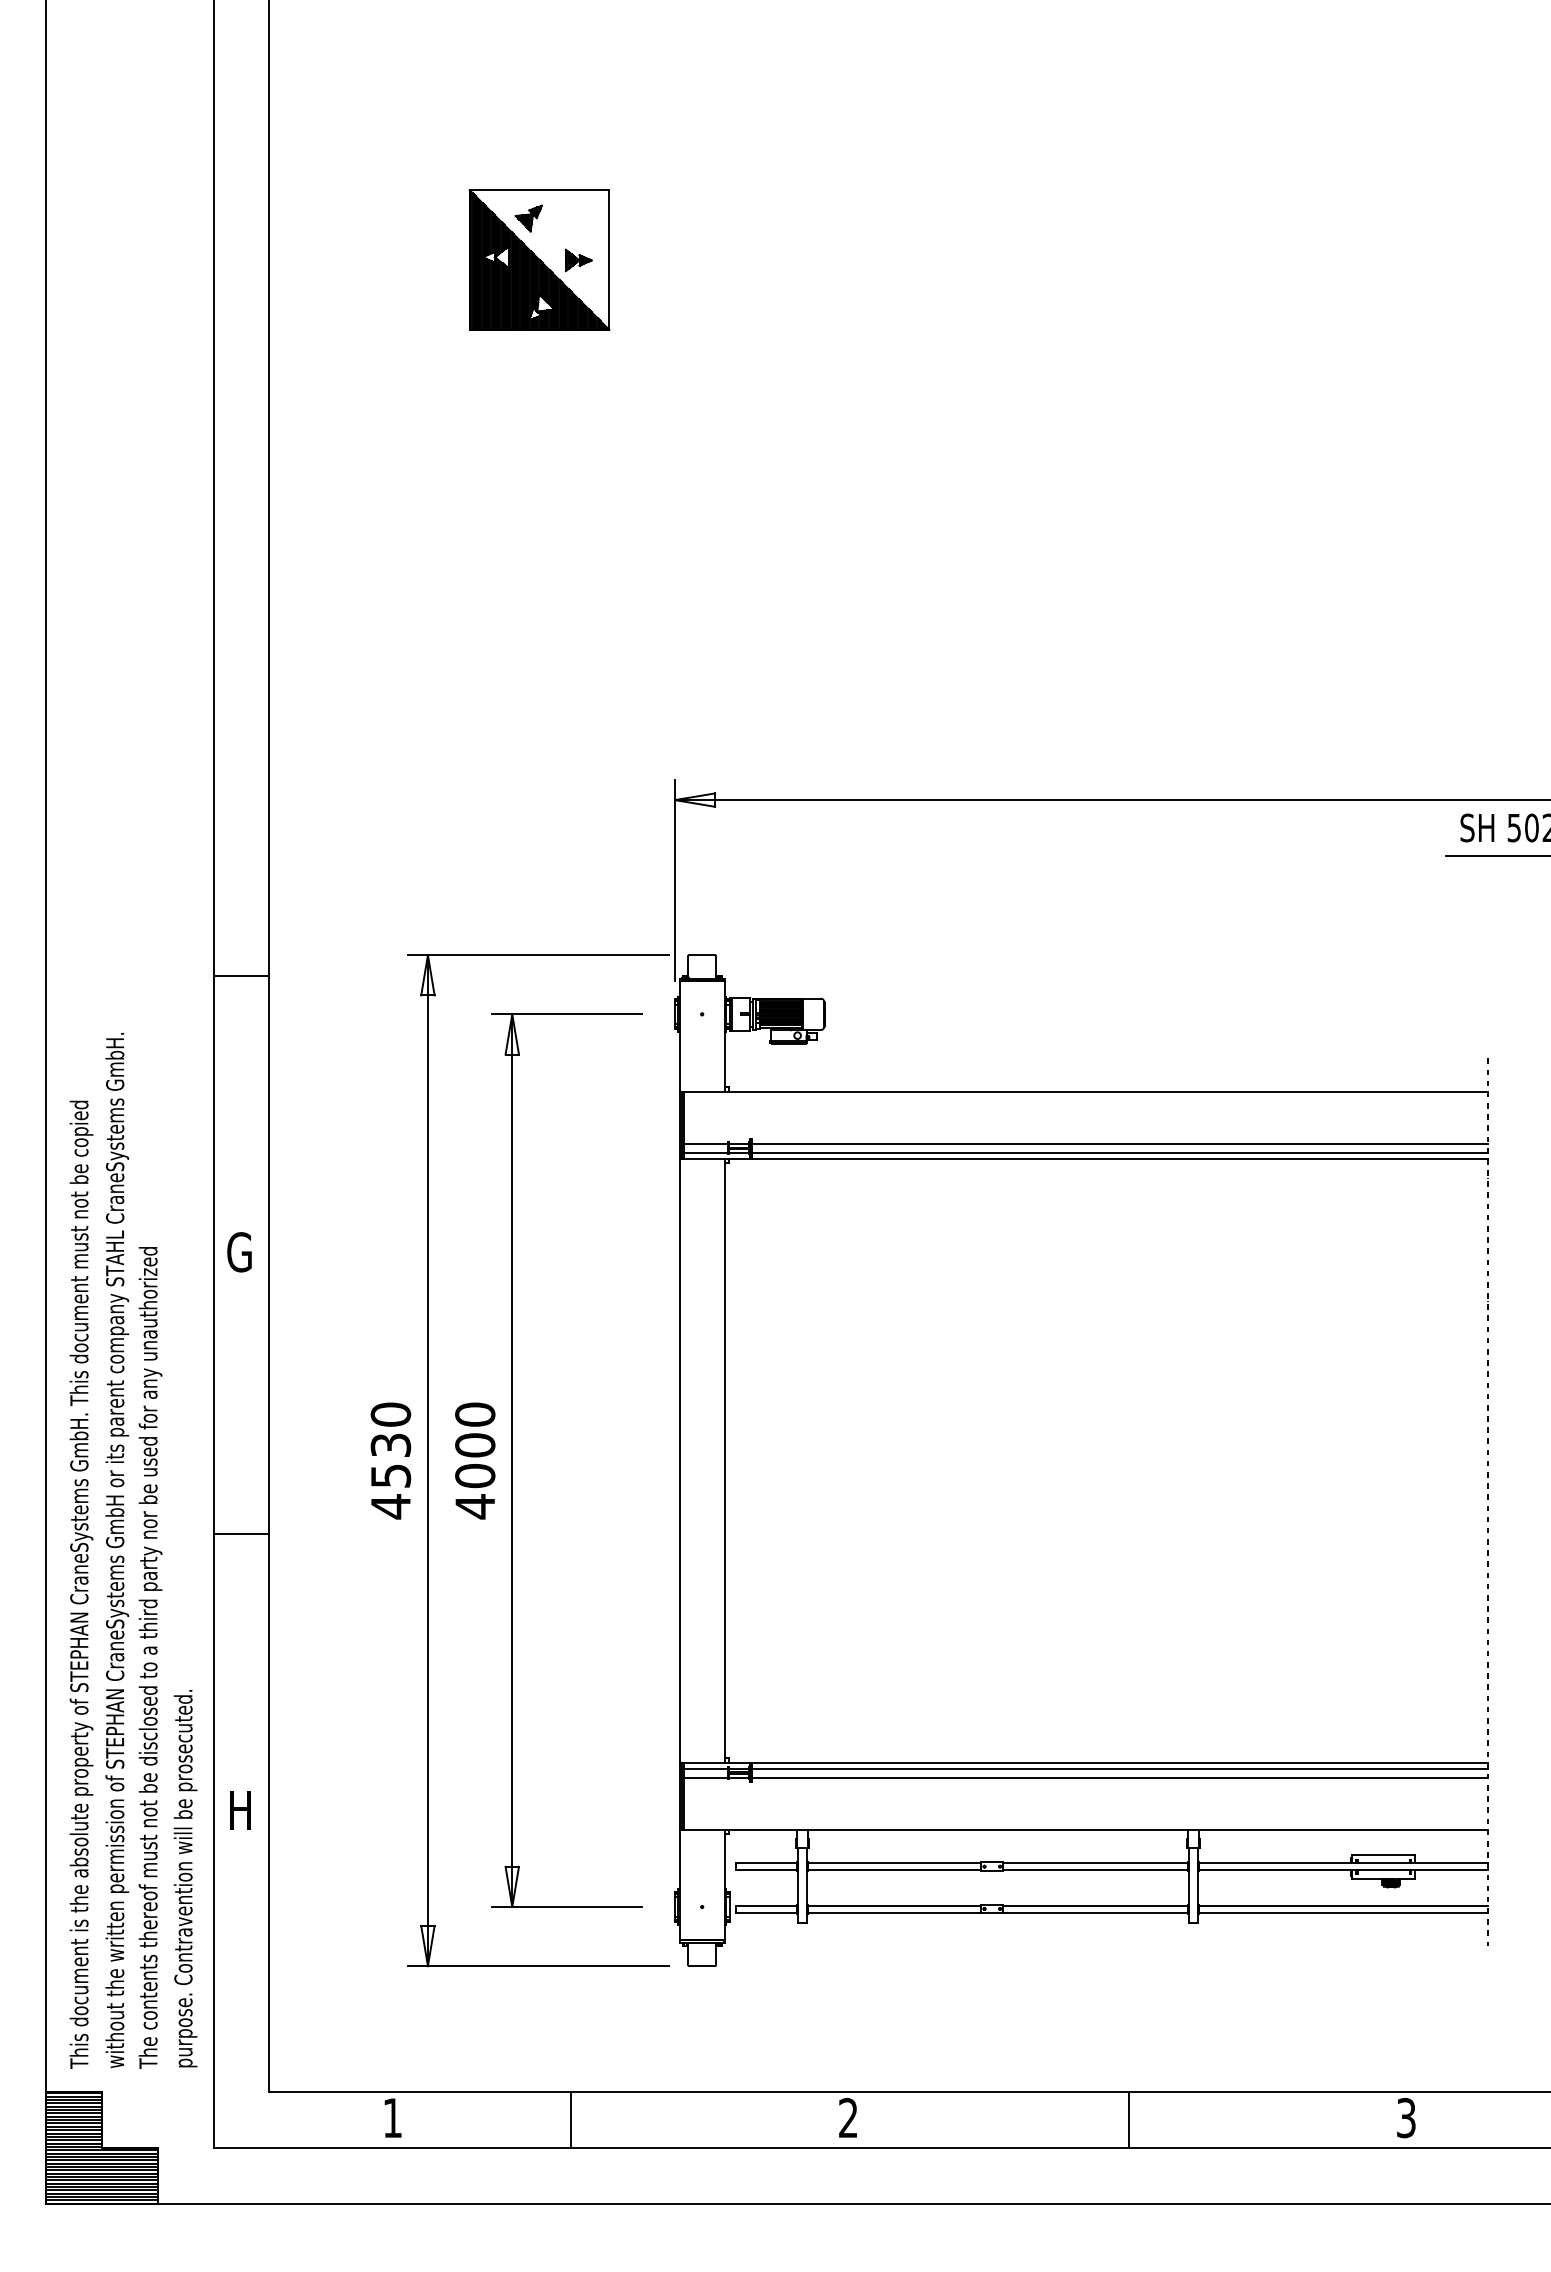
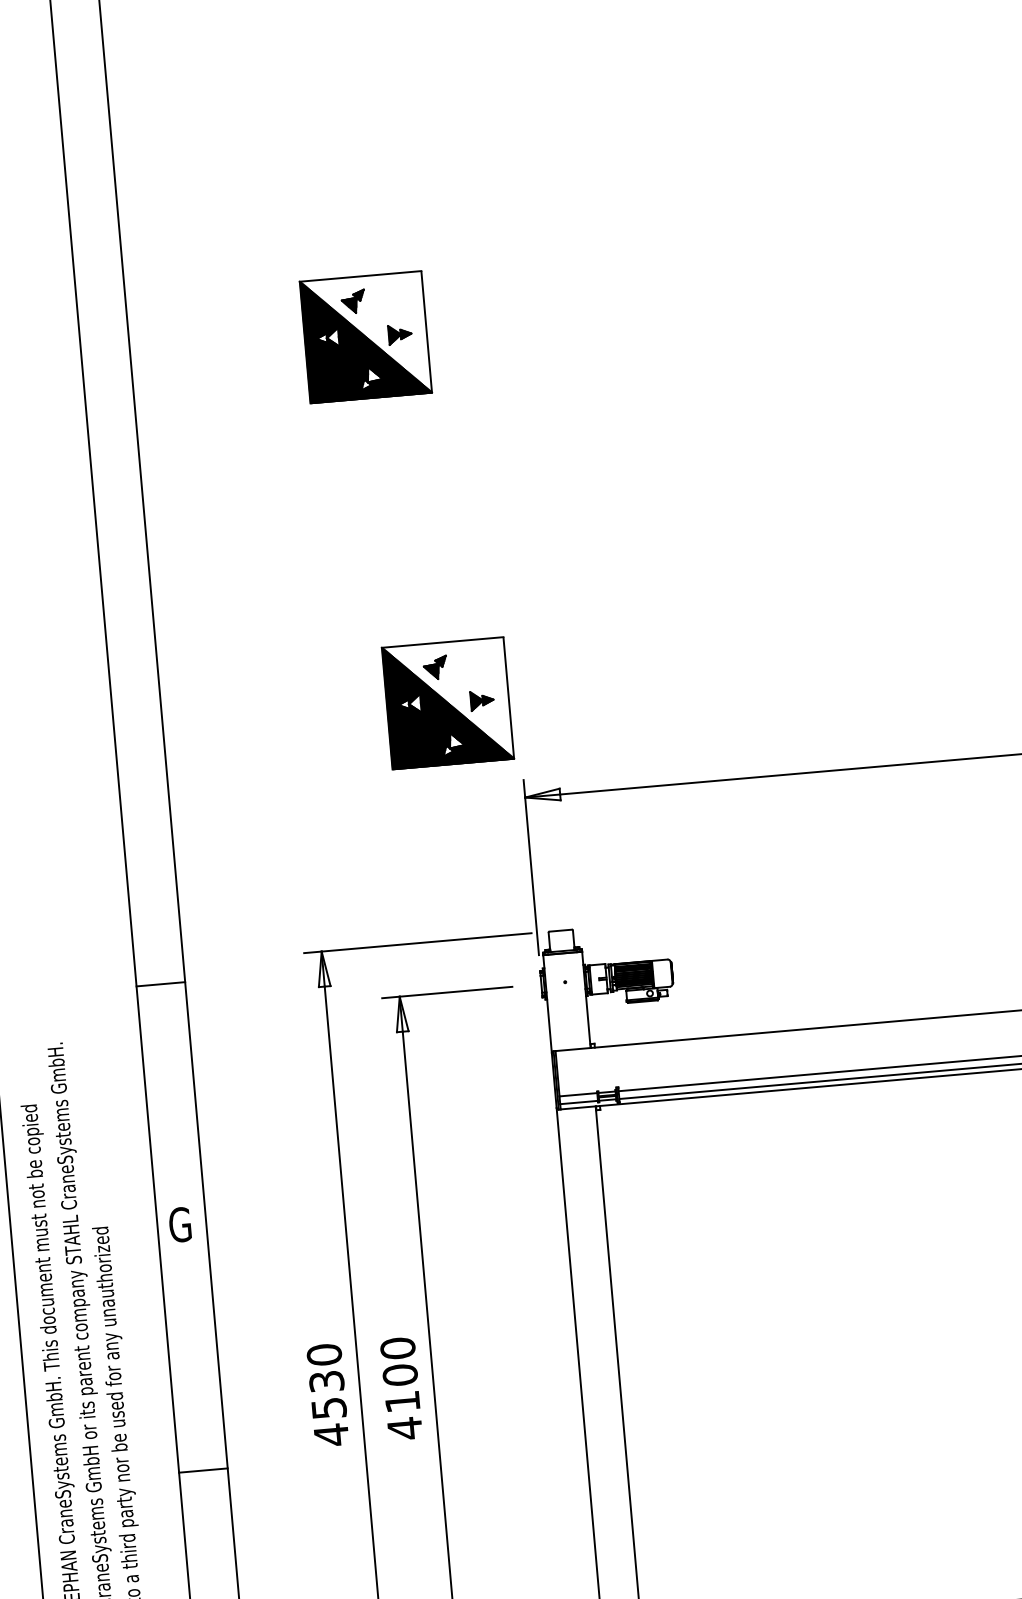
part: (596, 684) -> (447, 702), added
text: (475, 1475) -> (402, 1401), 4000 -> 4100

